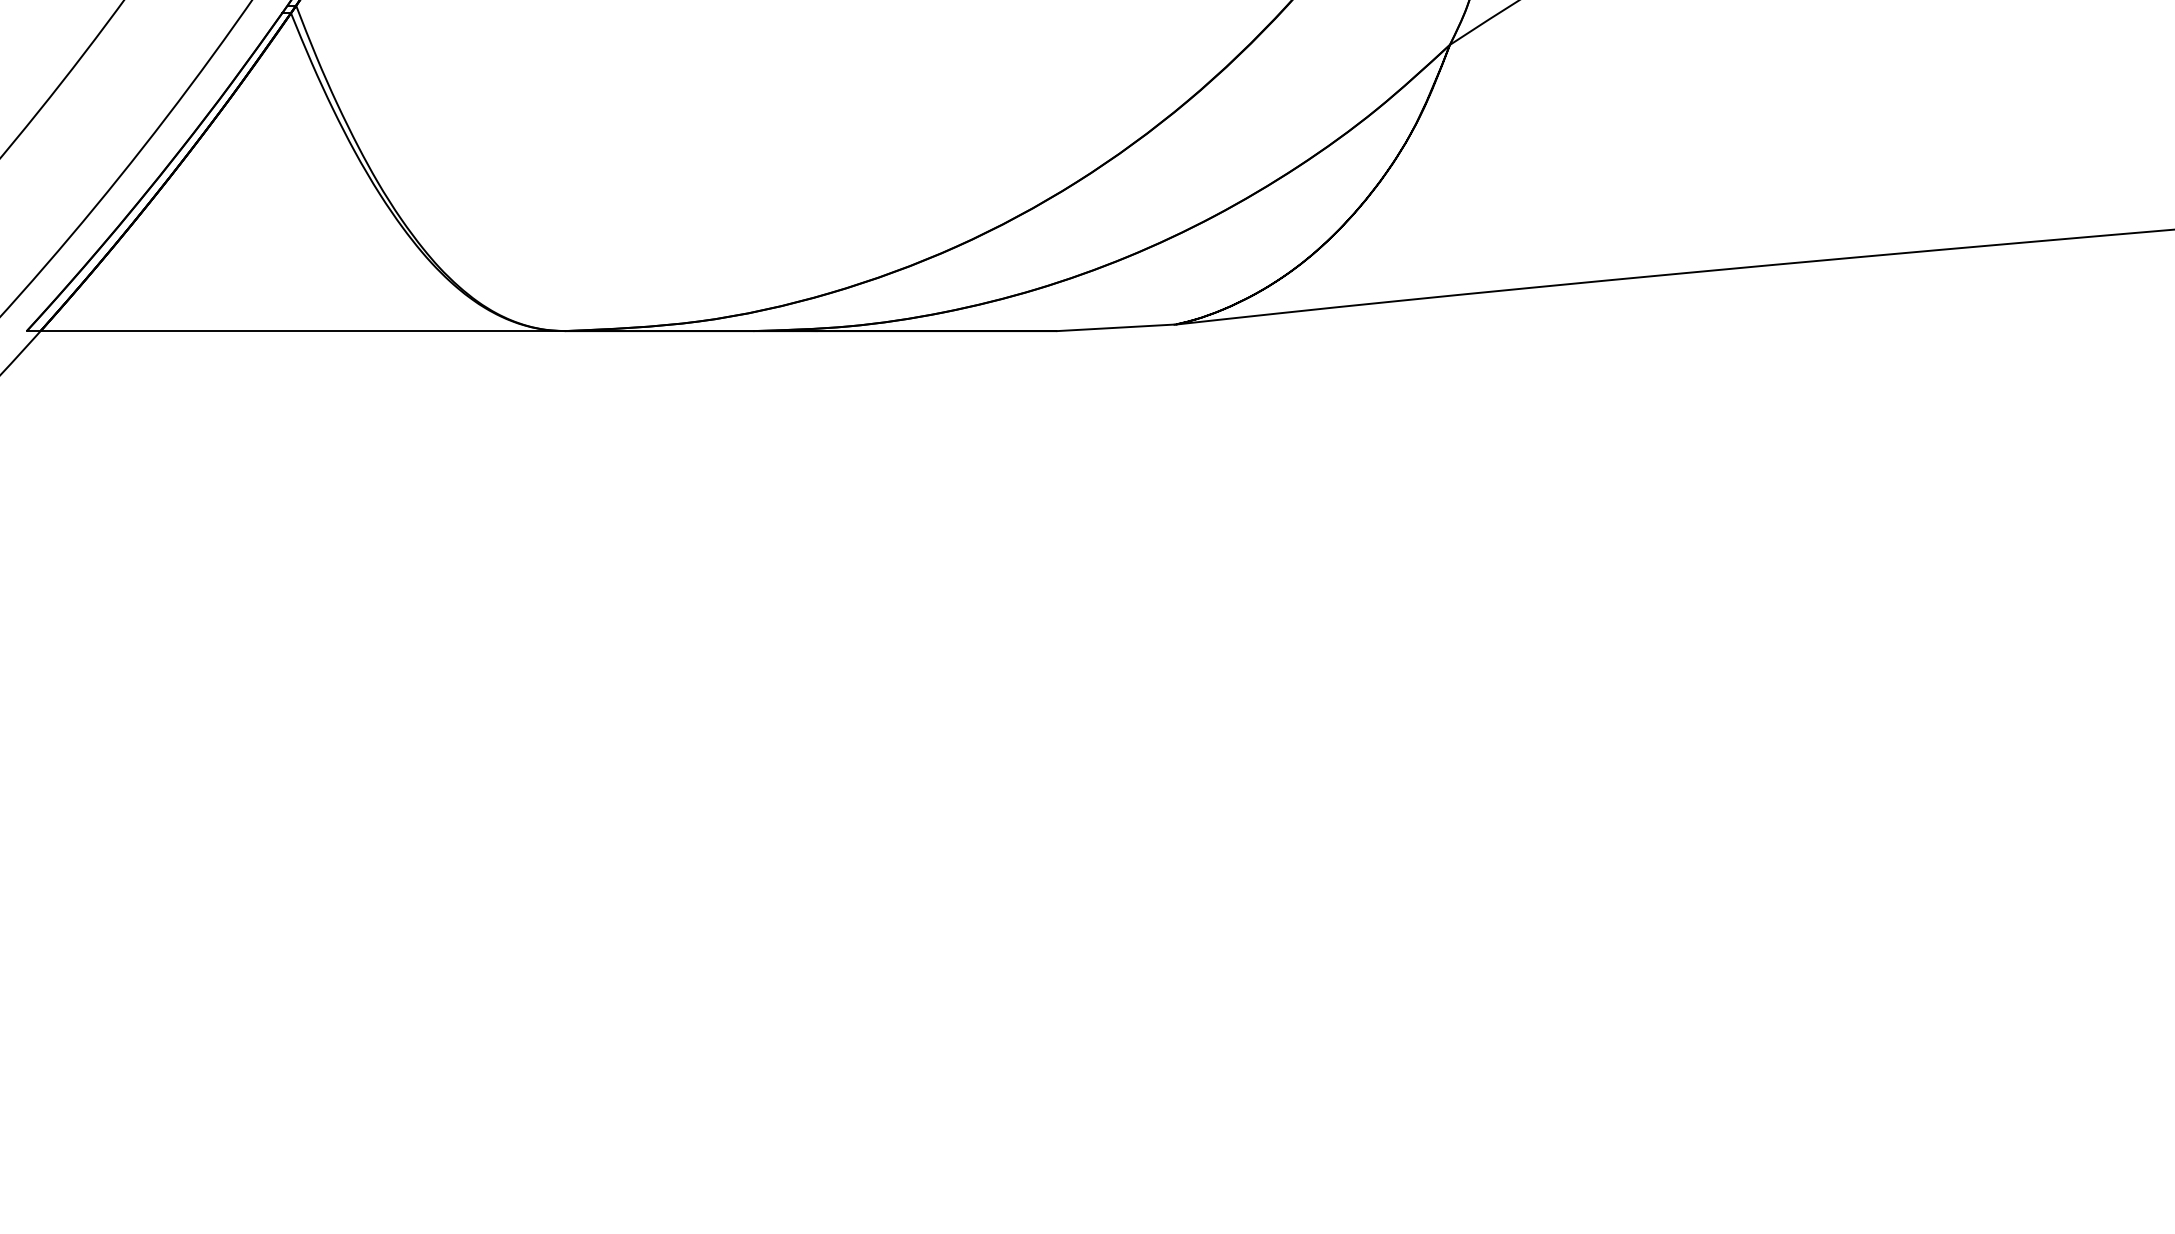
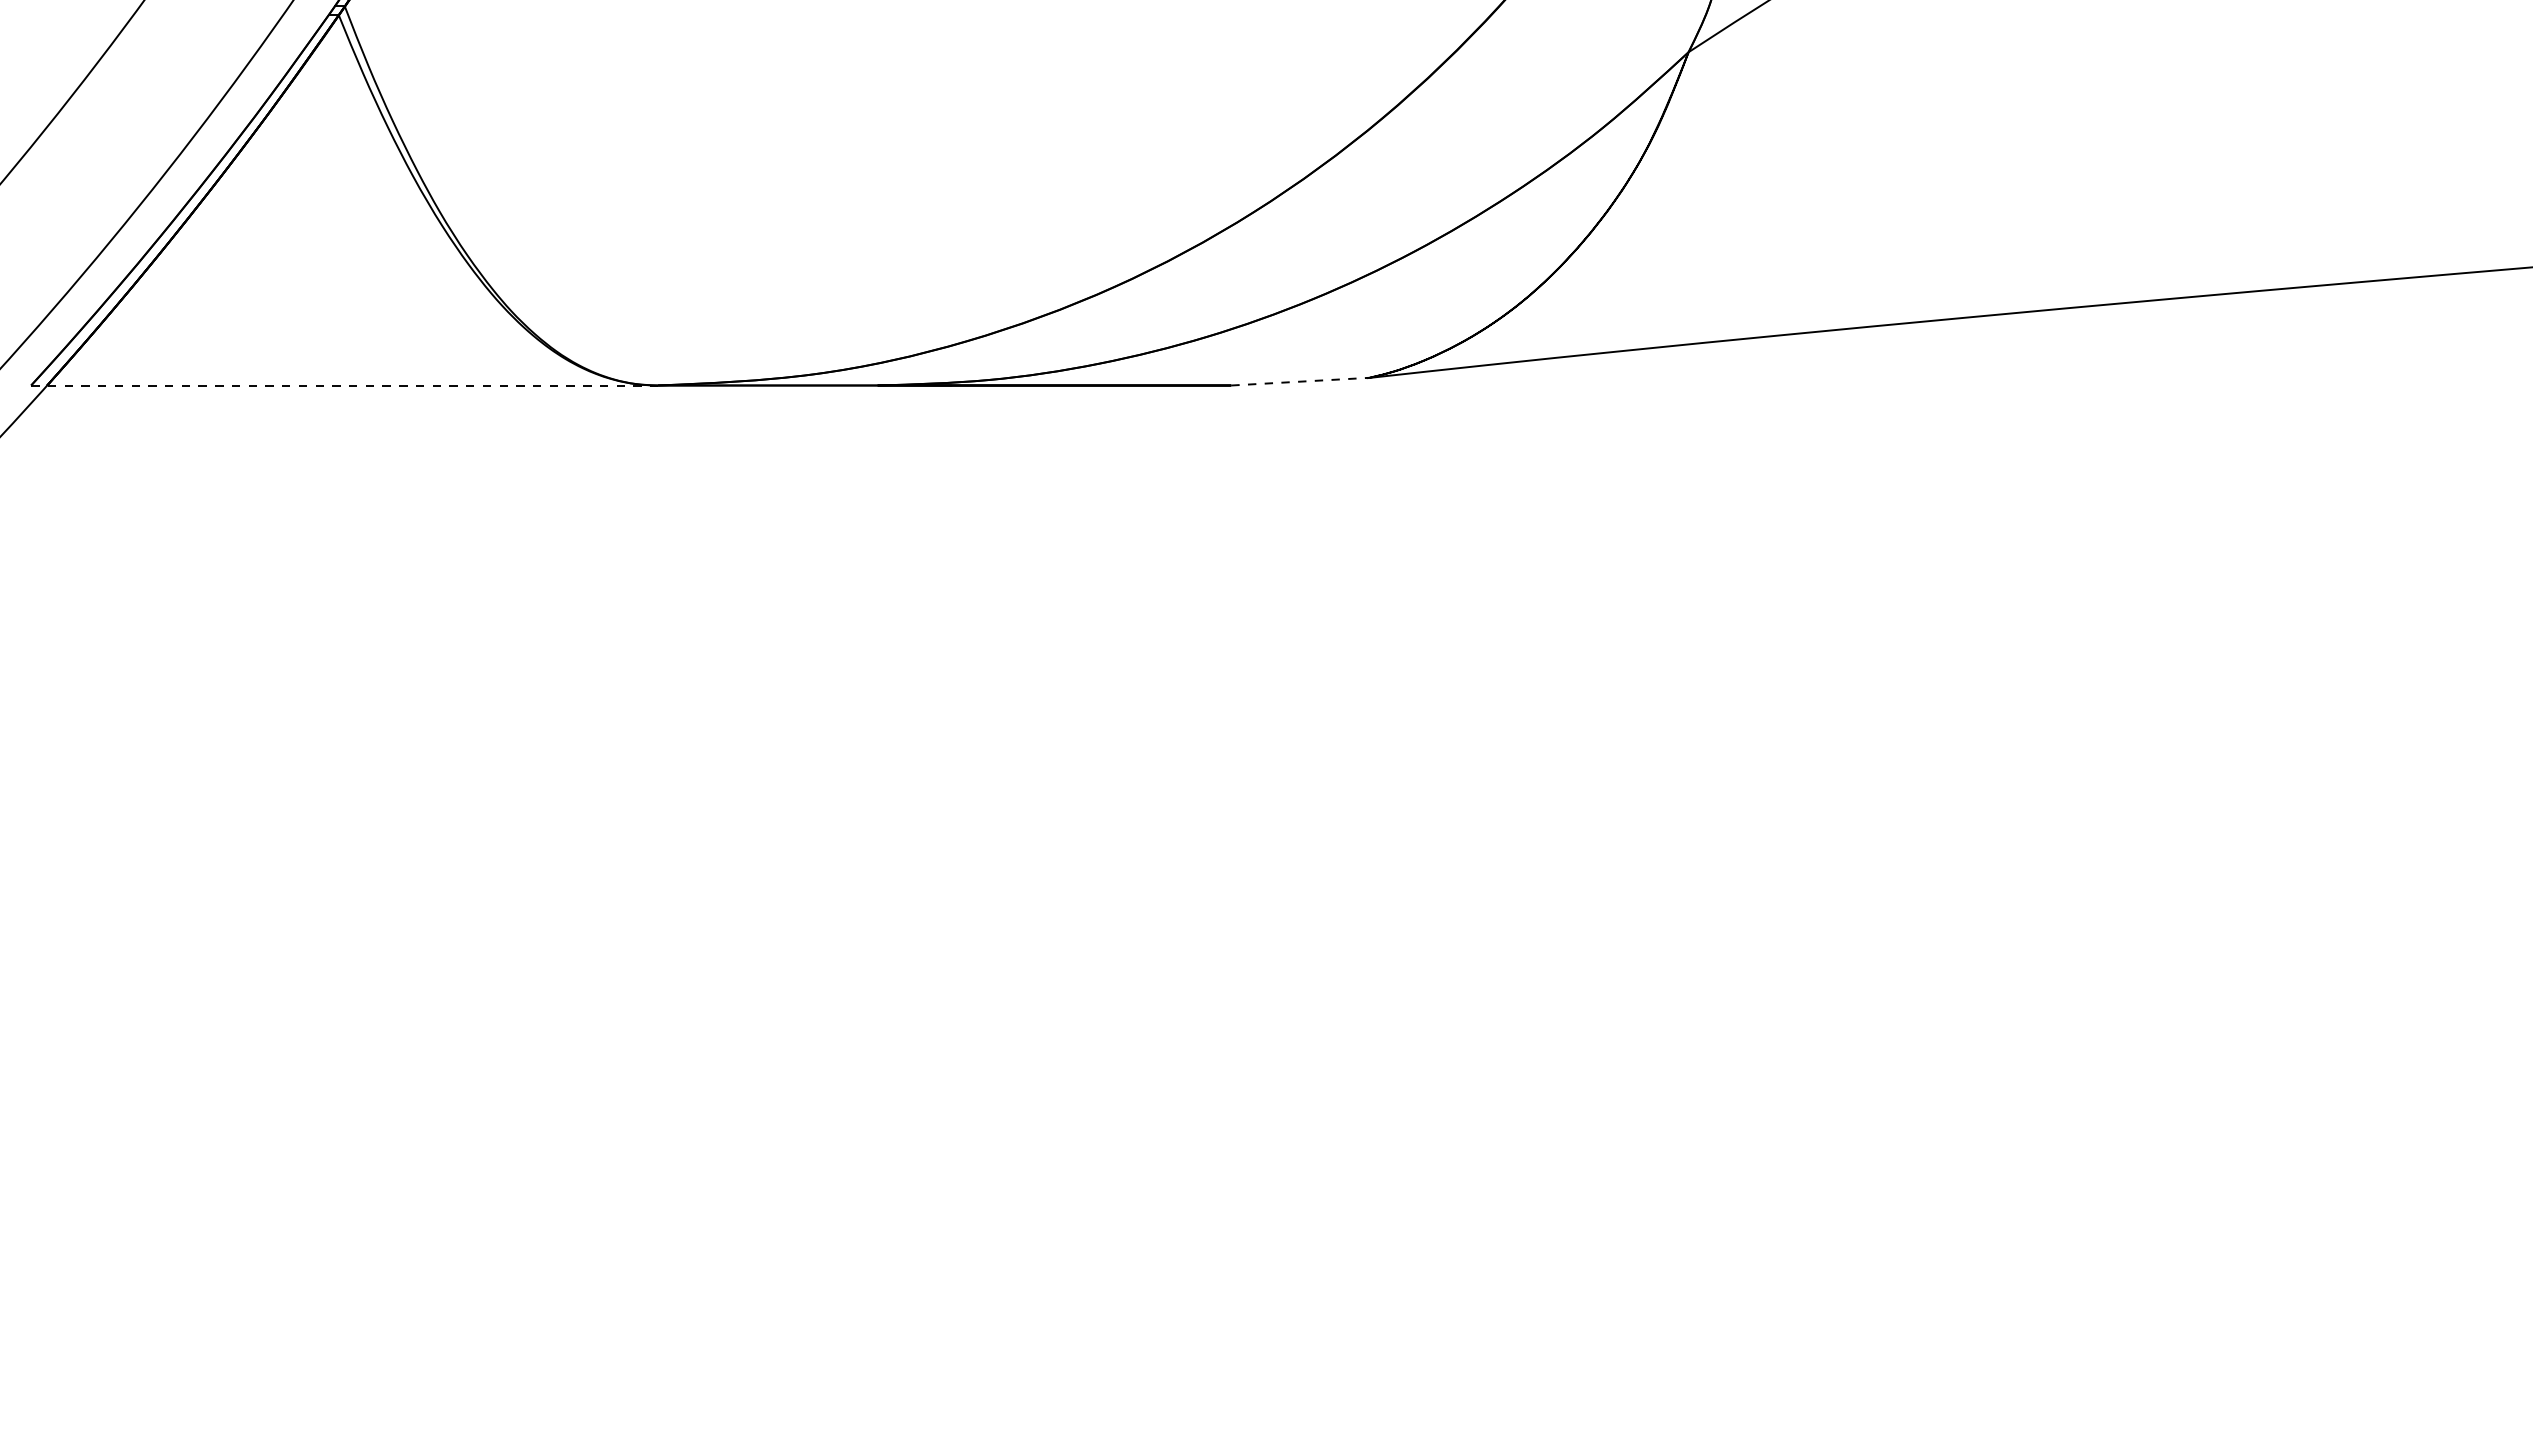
line: (1117, 327) -> (1301, 381), solid -> dashed
line: (296, 331) -> (345, 385), solid -> dashed

